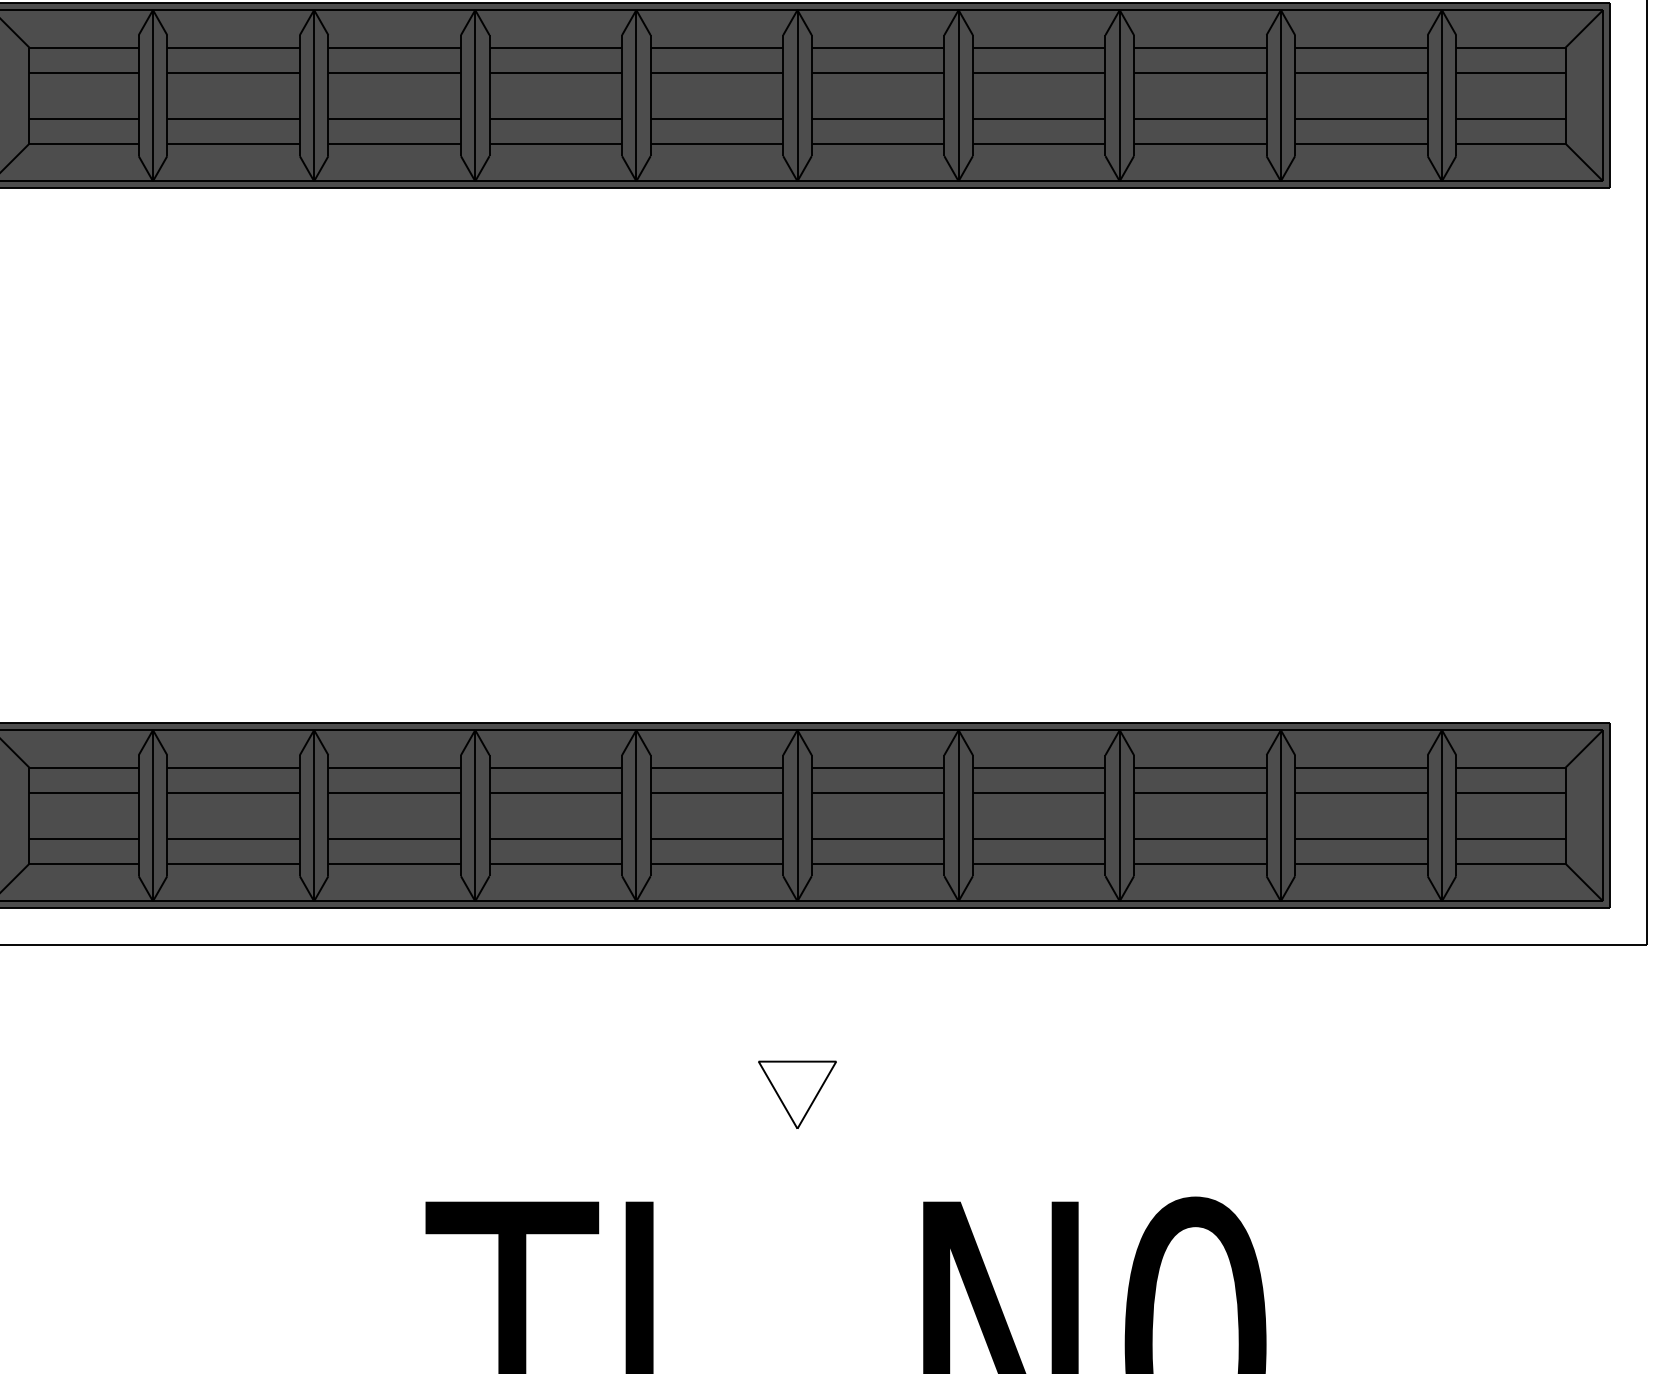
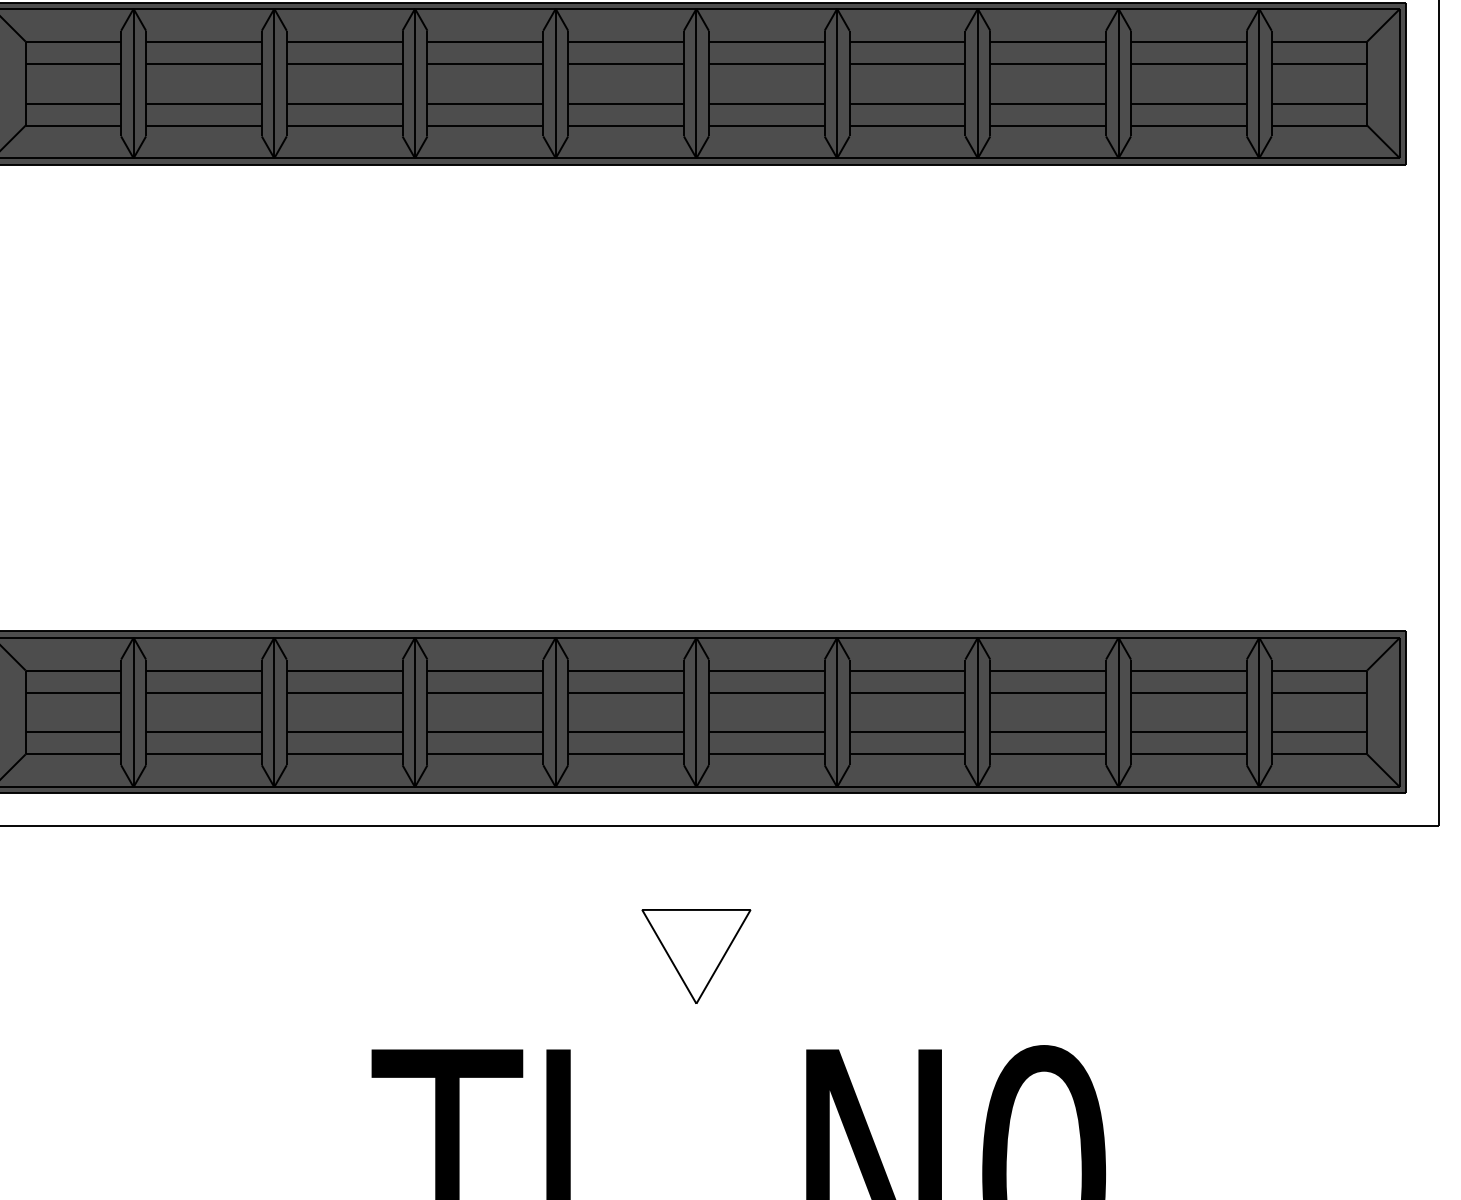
part: (797, 1094) -> (696, 955), size x1.6

